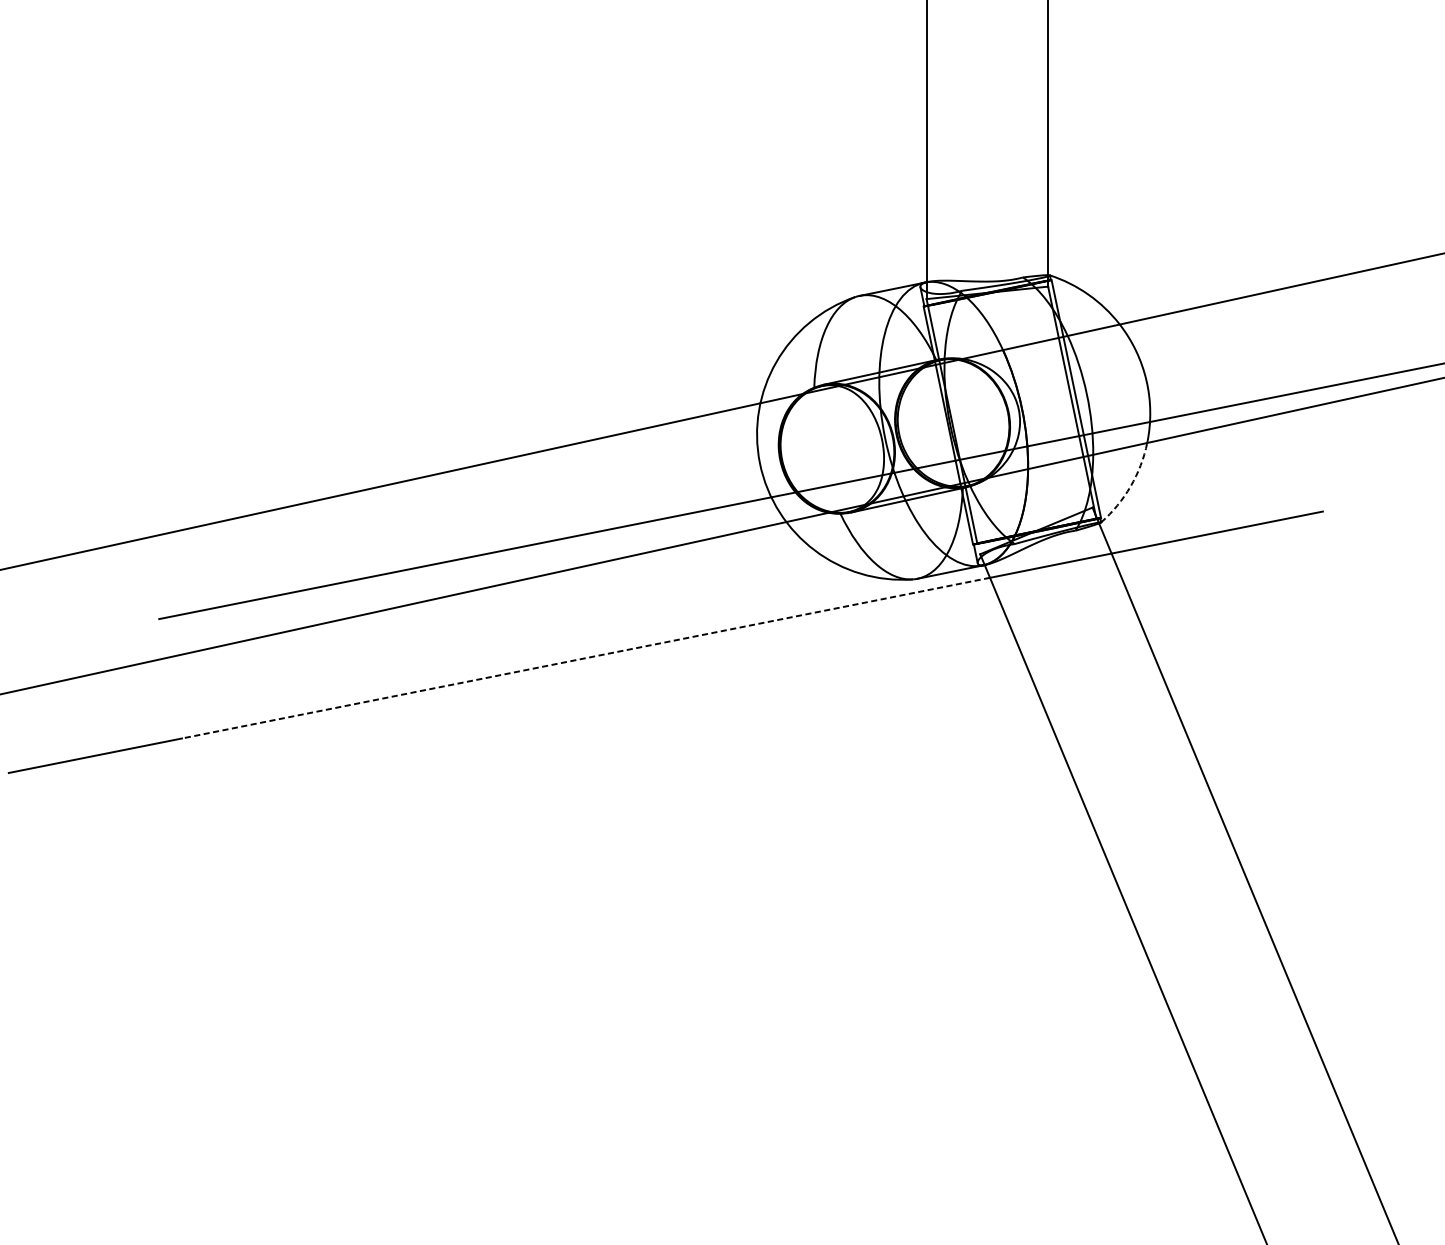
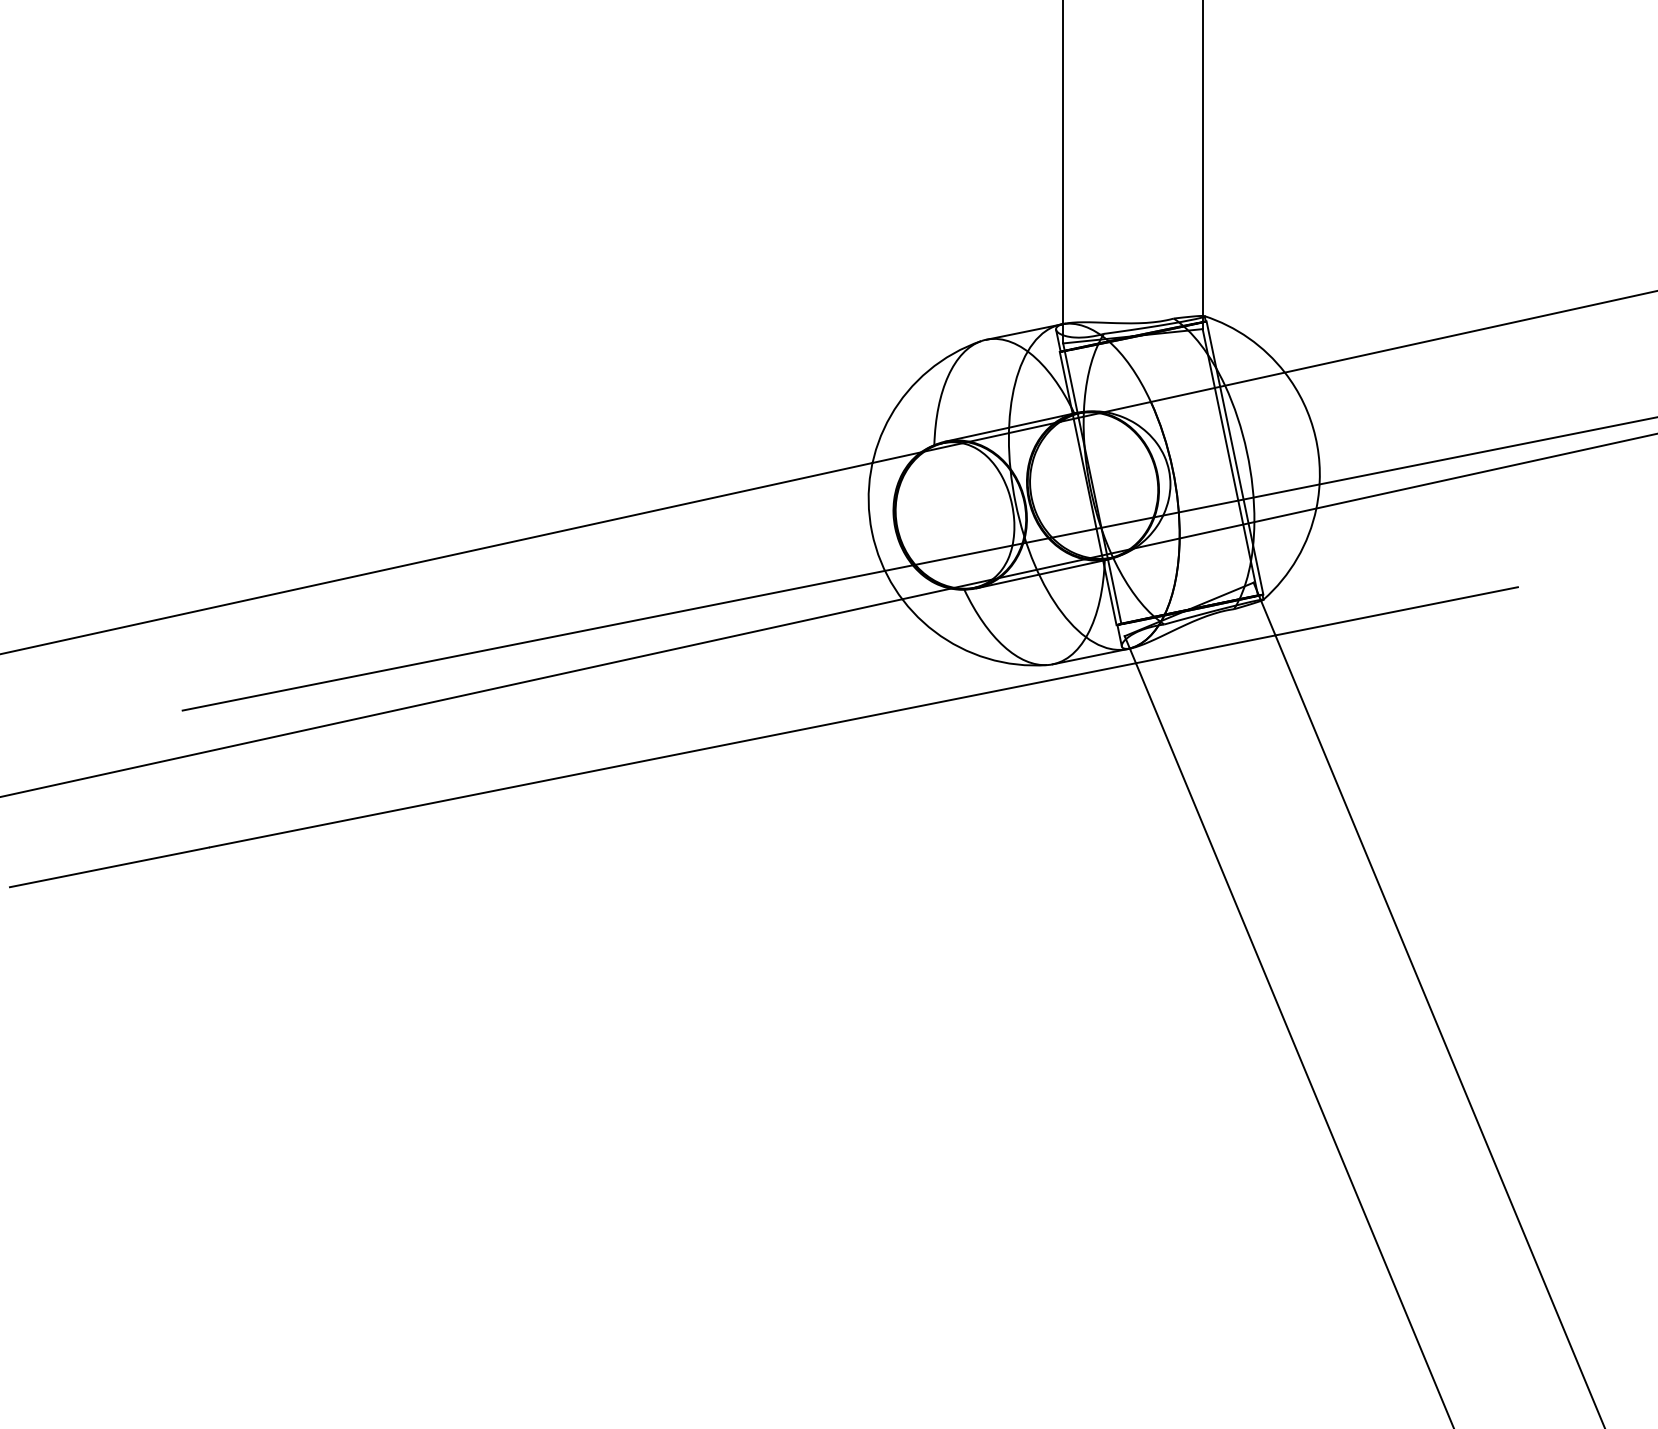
arc: (1130, 486) -> (1297, 558), dashed -> solid
line: (586, 658) -> (672, 755), dashed -> solid

